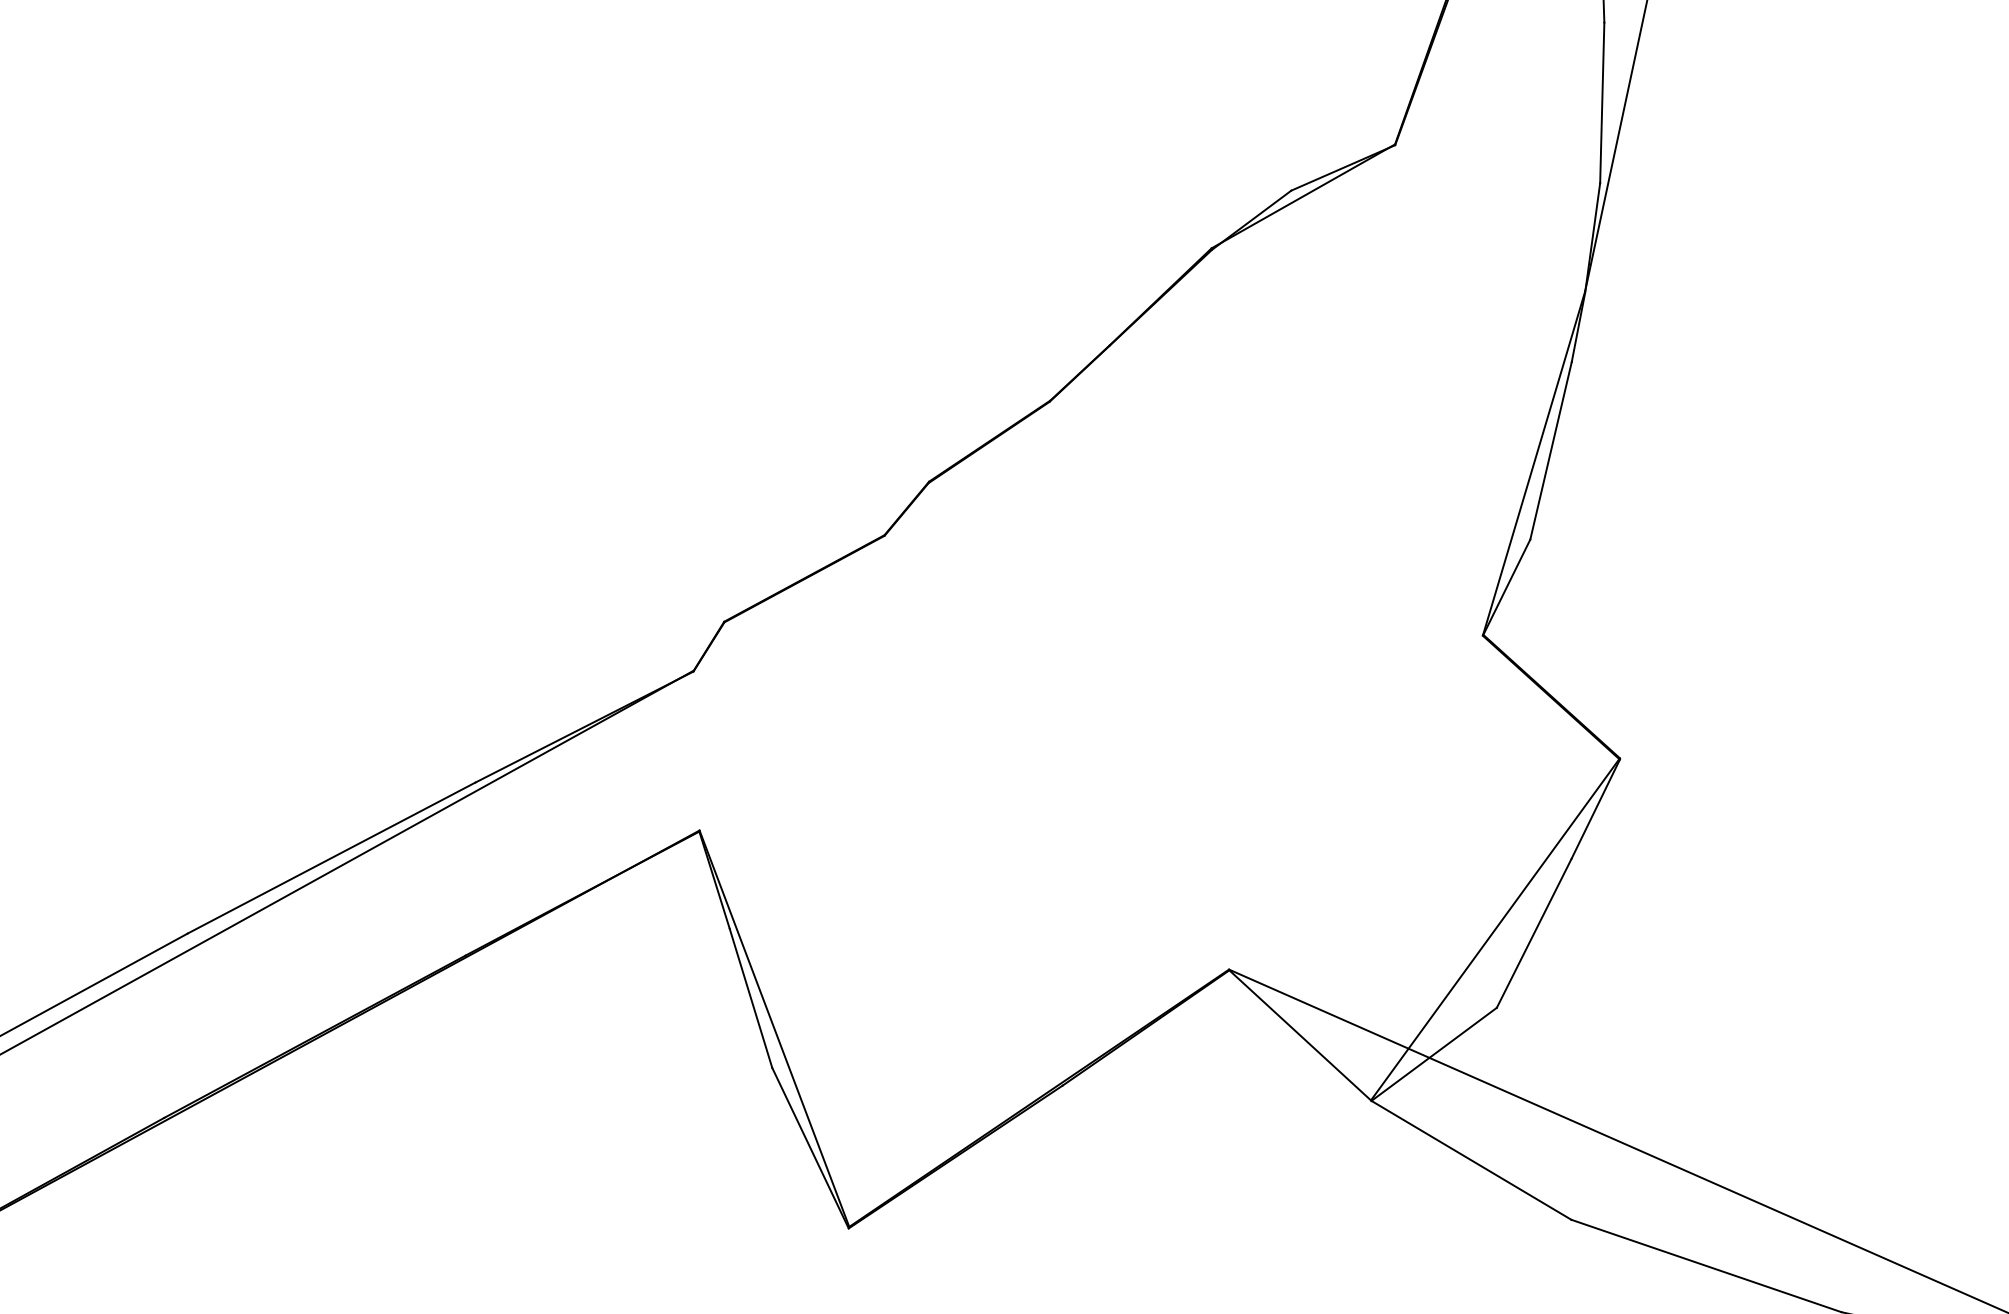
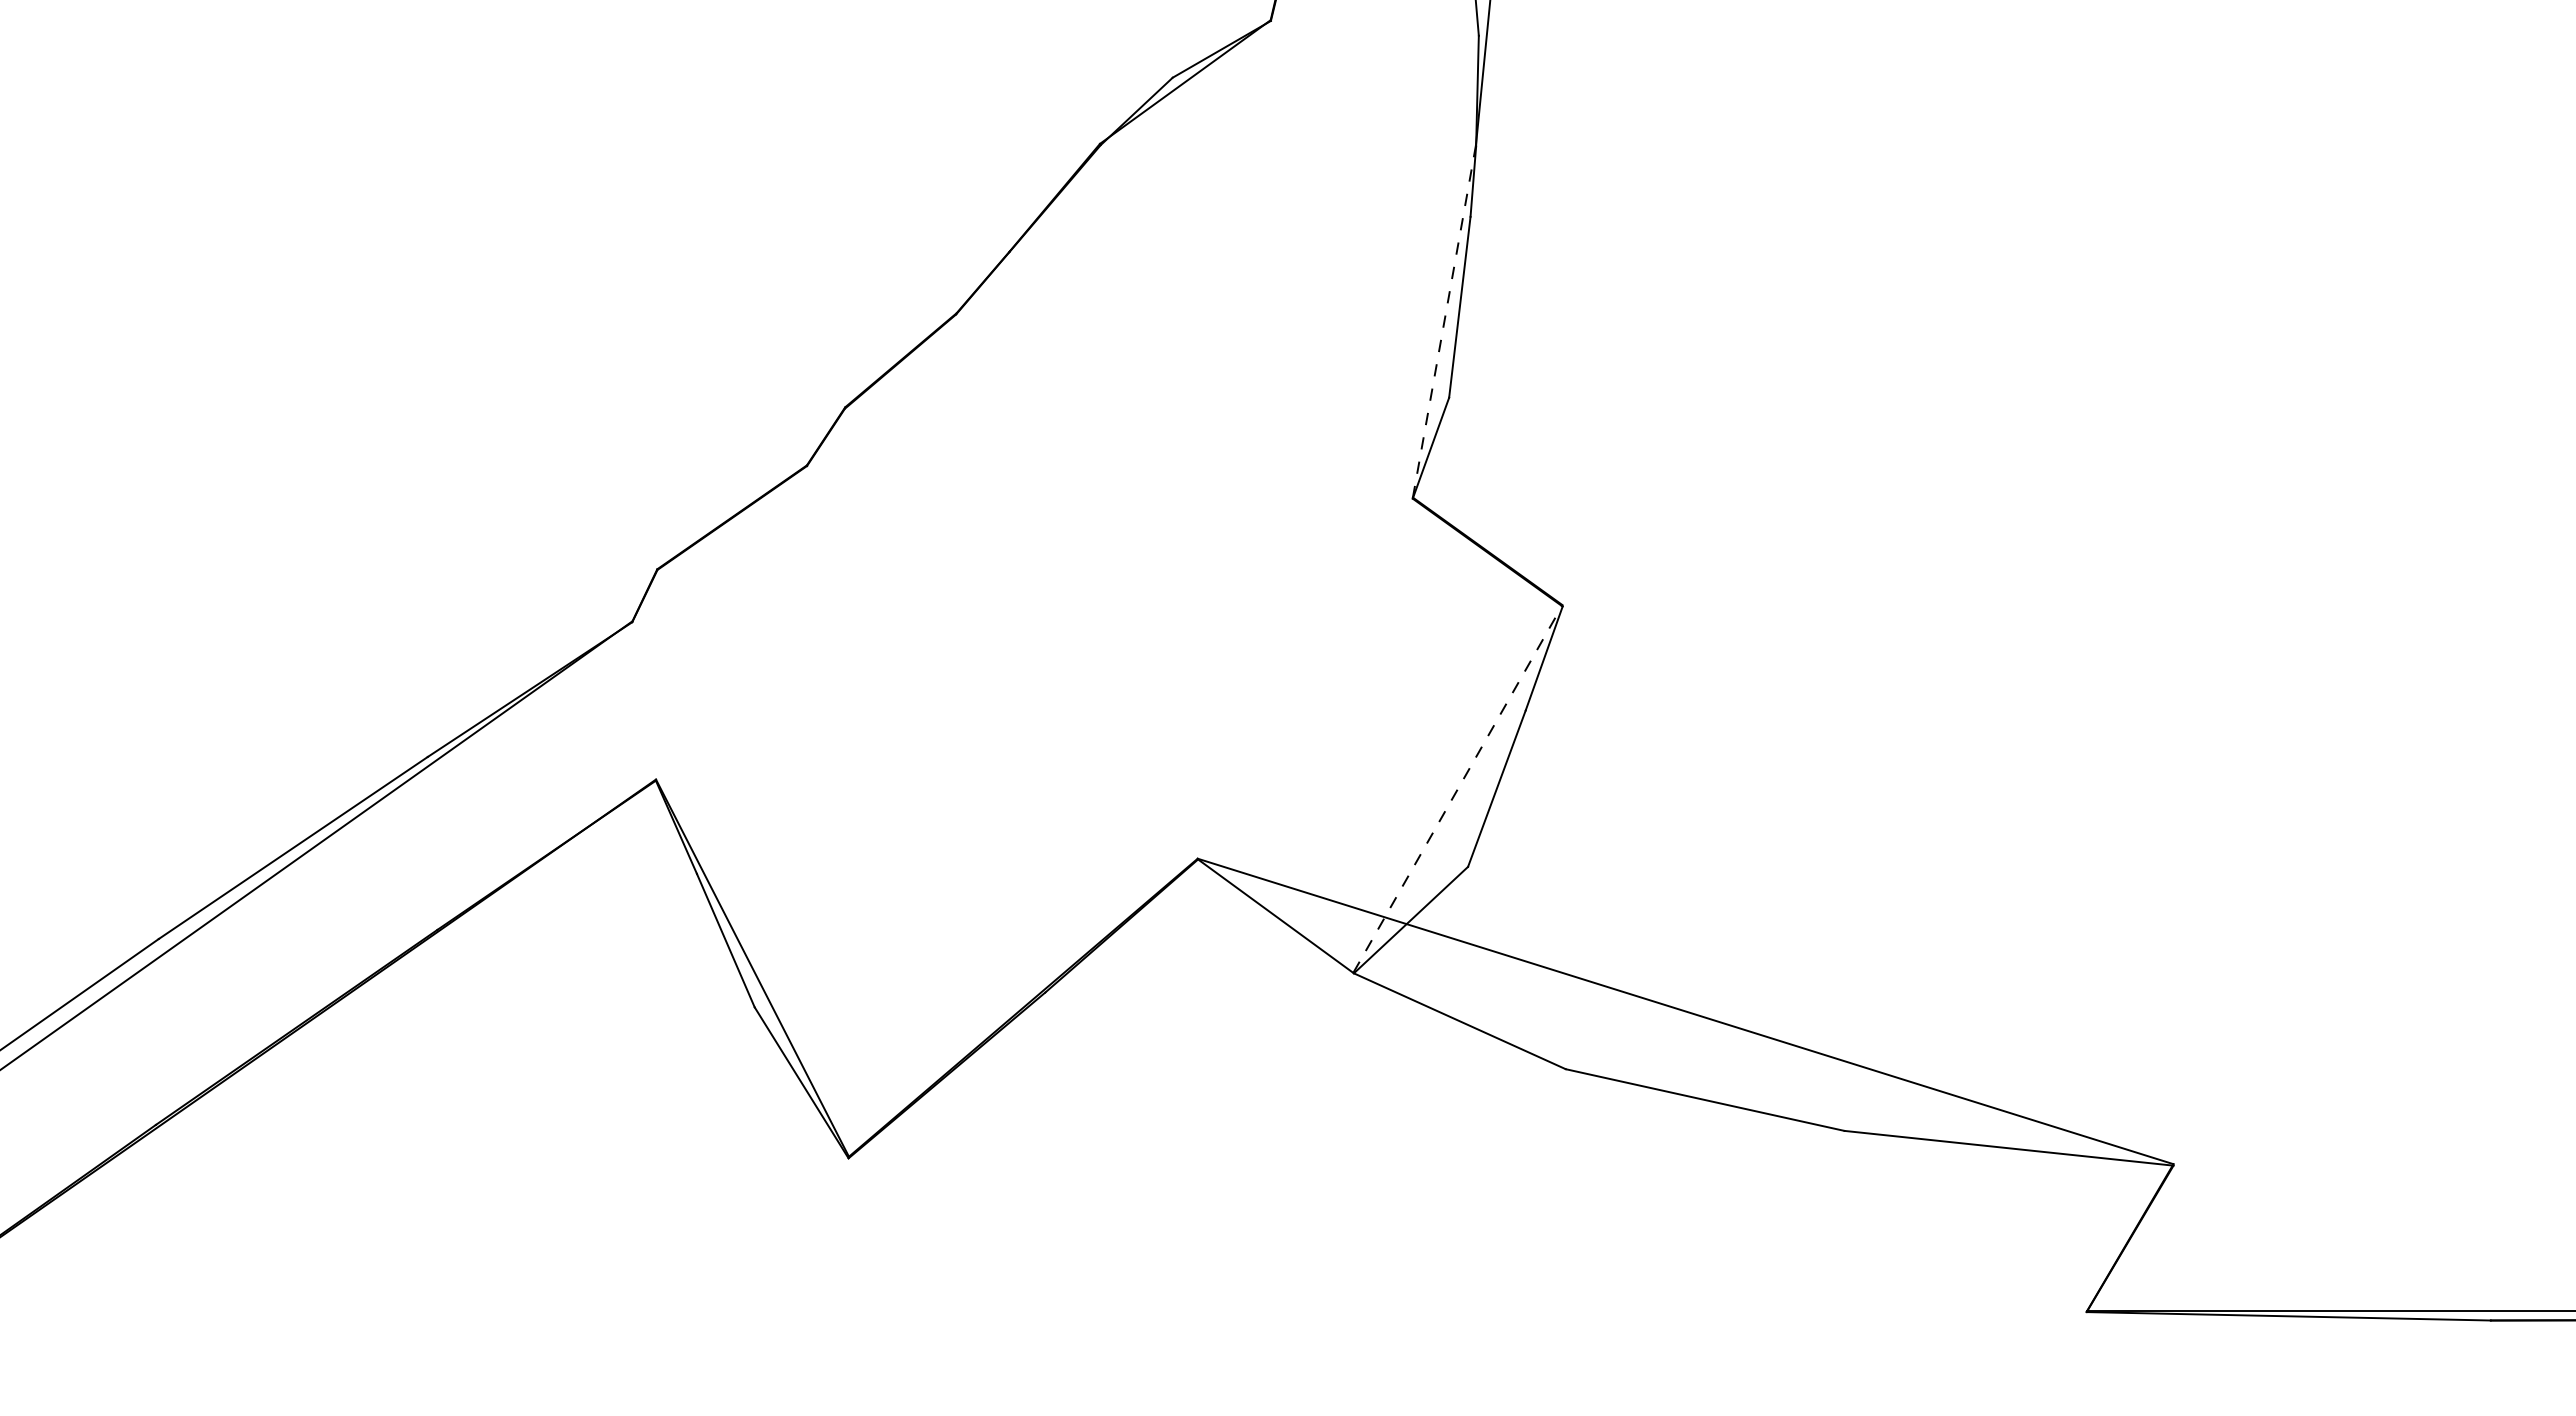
line: (1534, 463) -> (1444, 321), solid -> dashed
line: (1496, 928) -> (1458, 788), solid -> dashed

